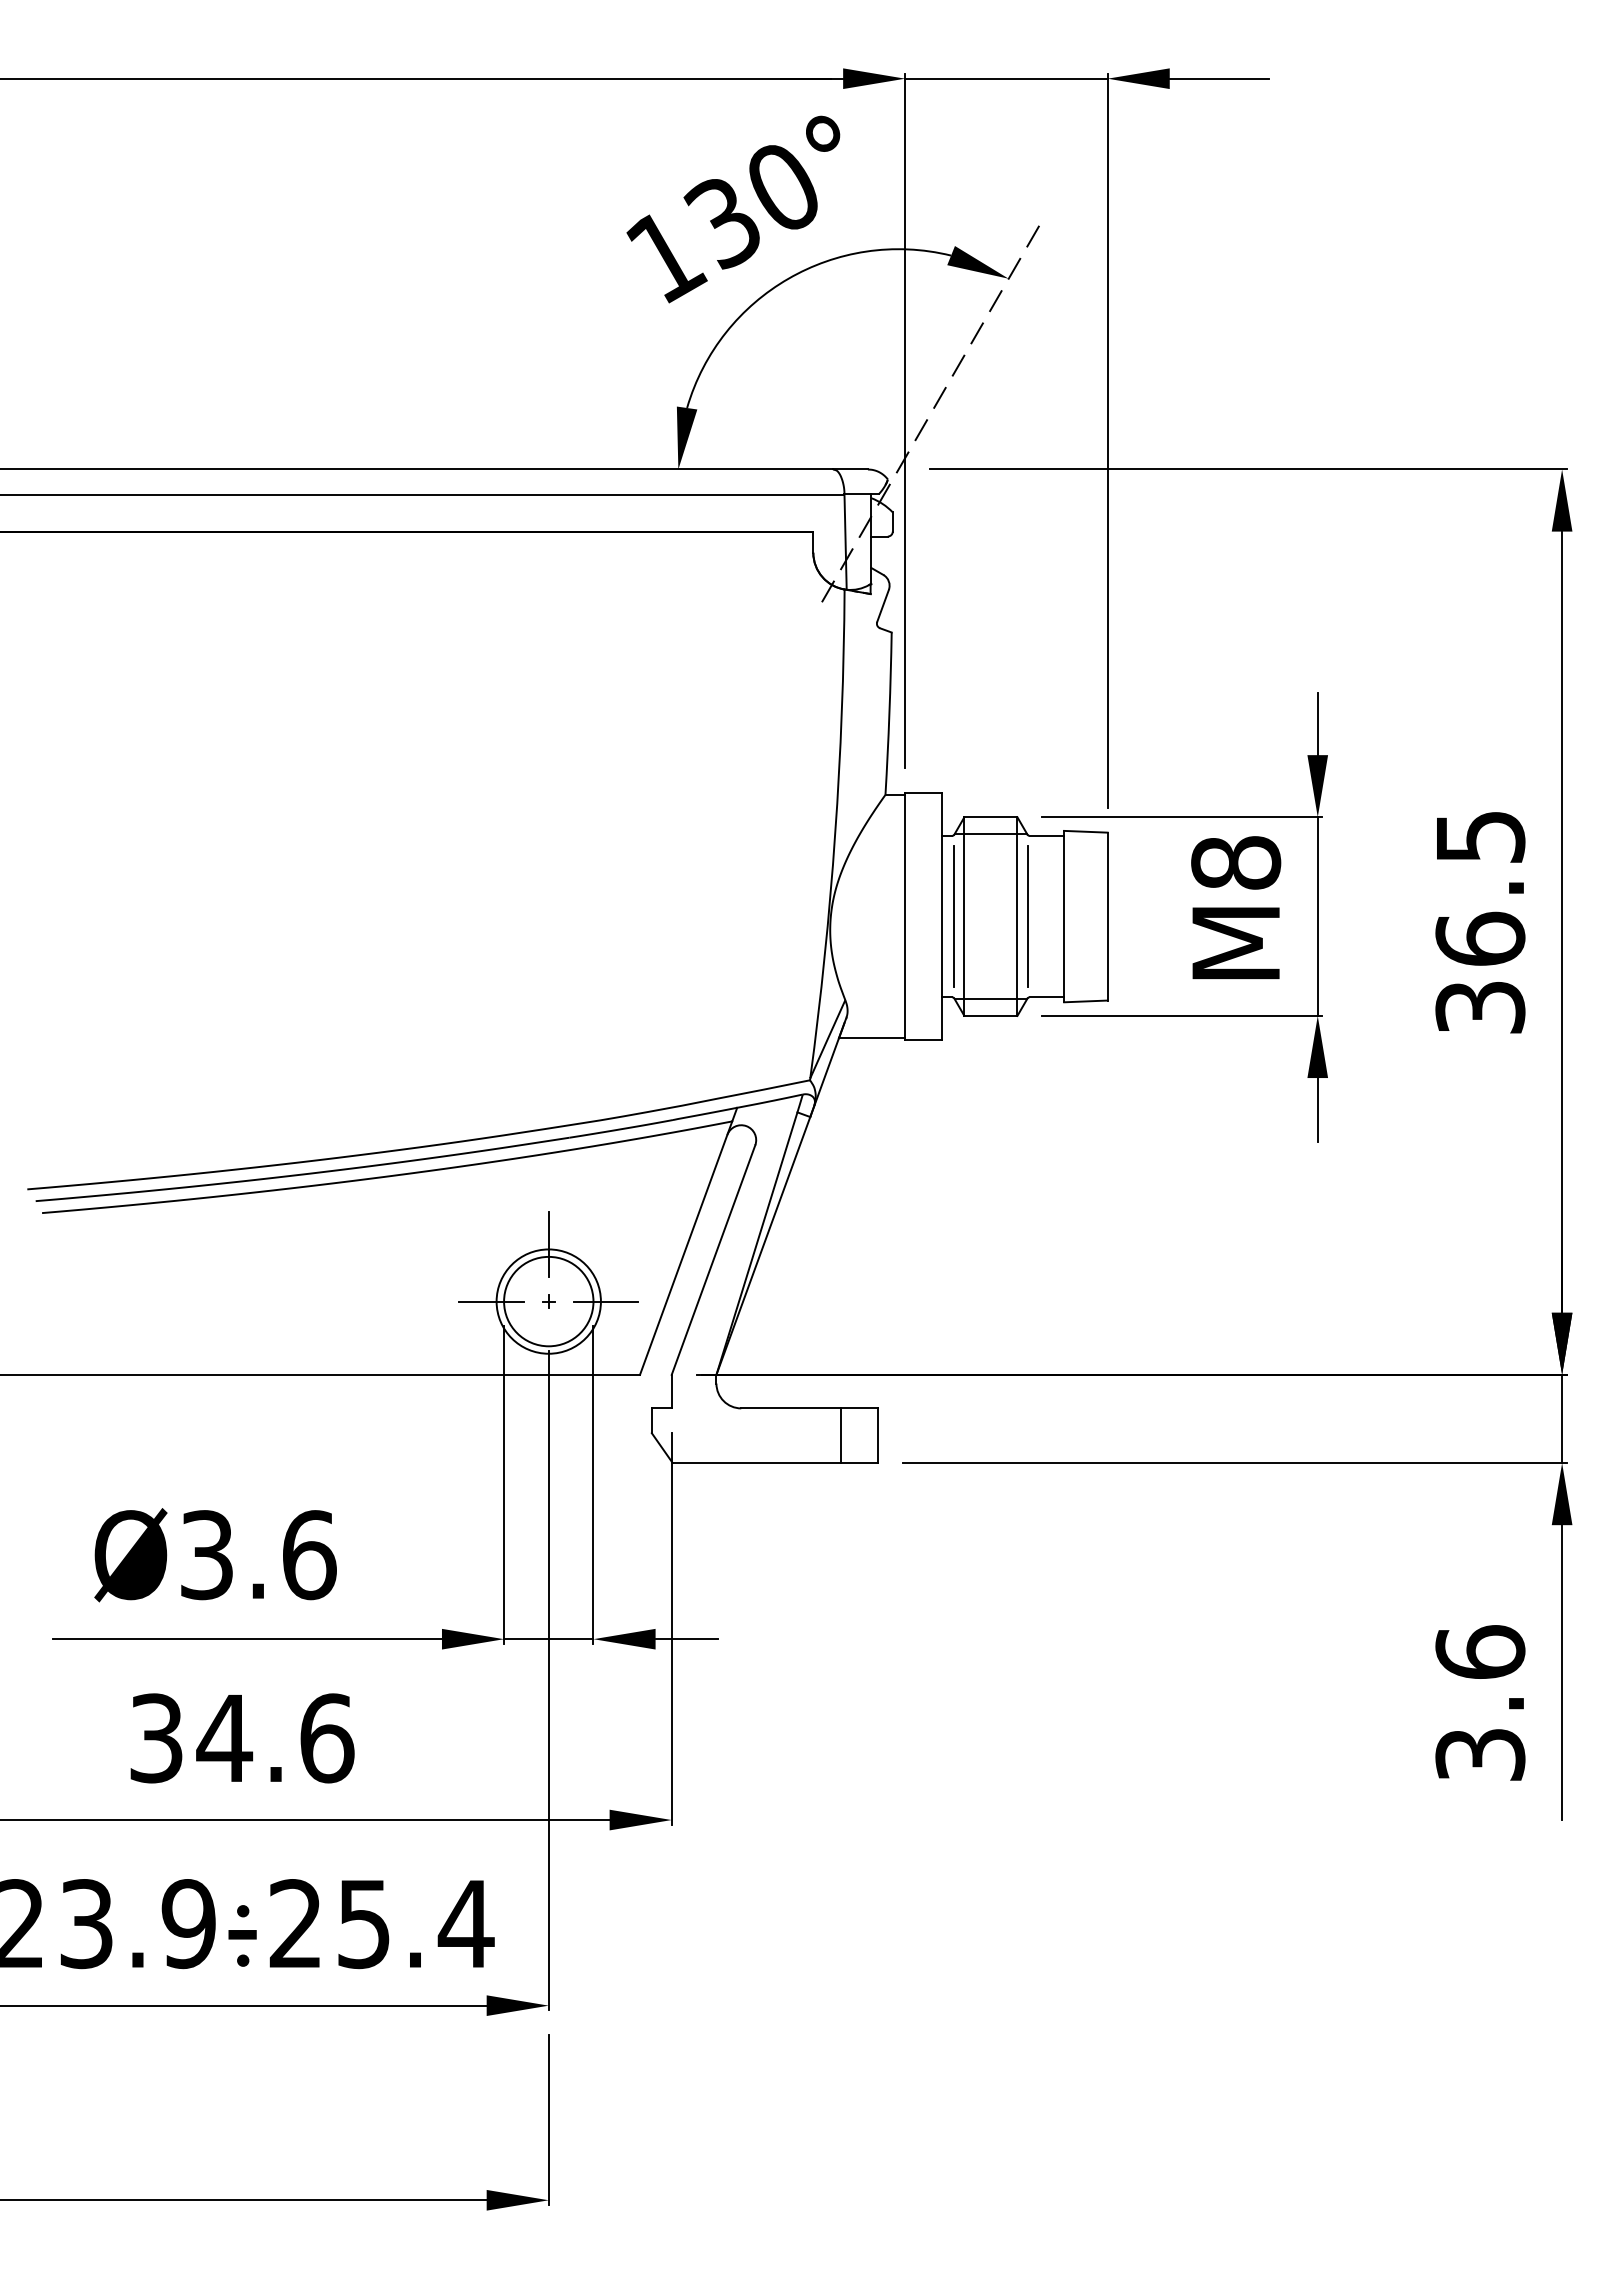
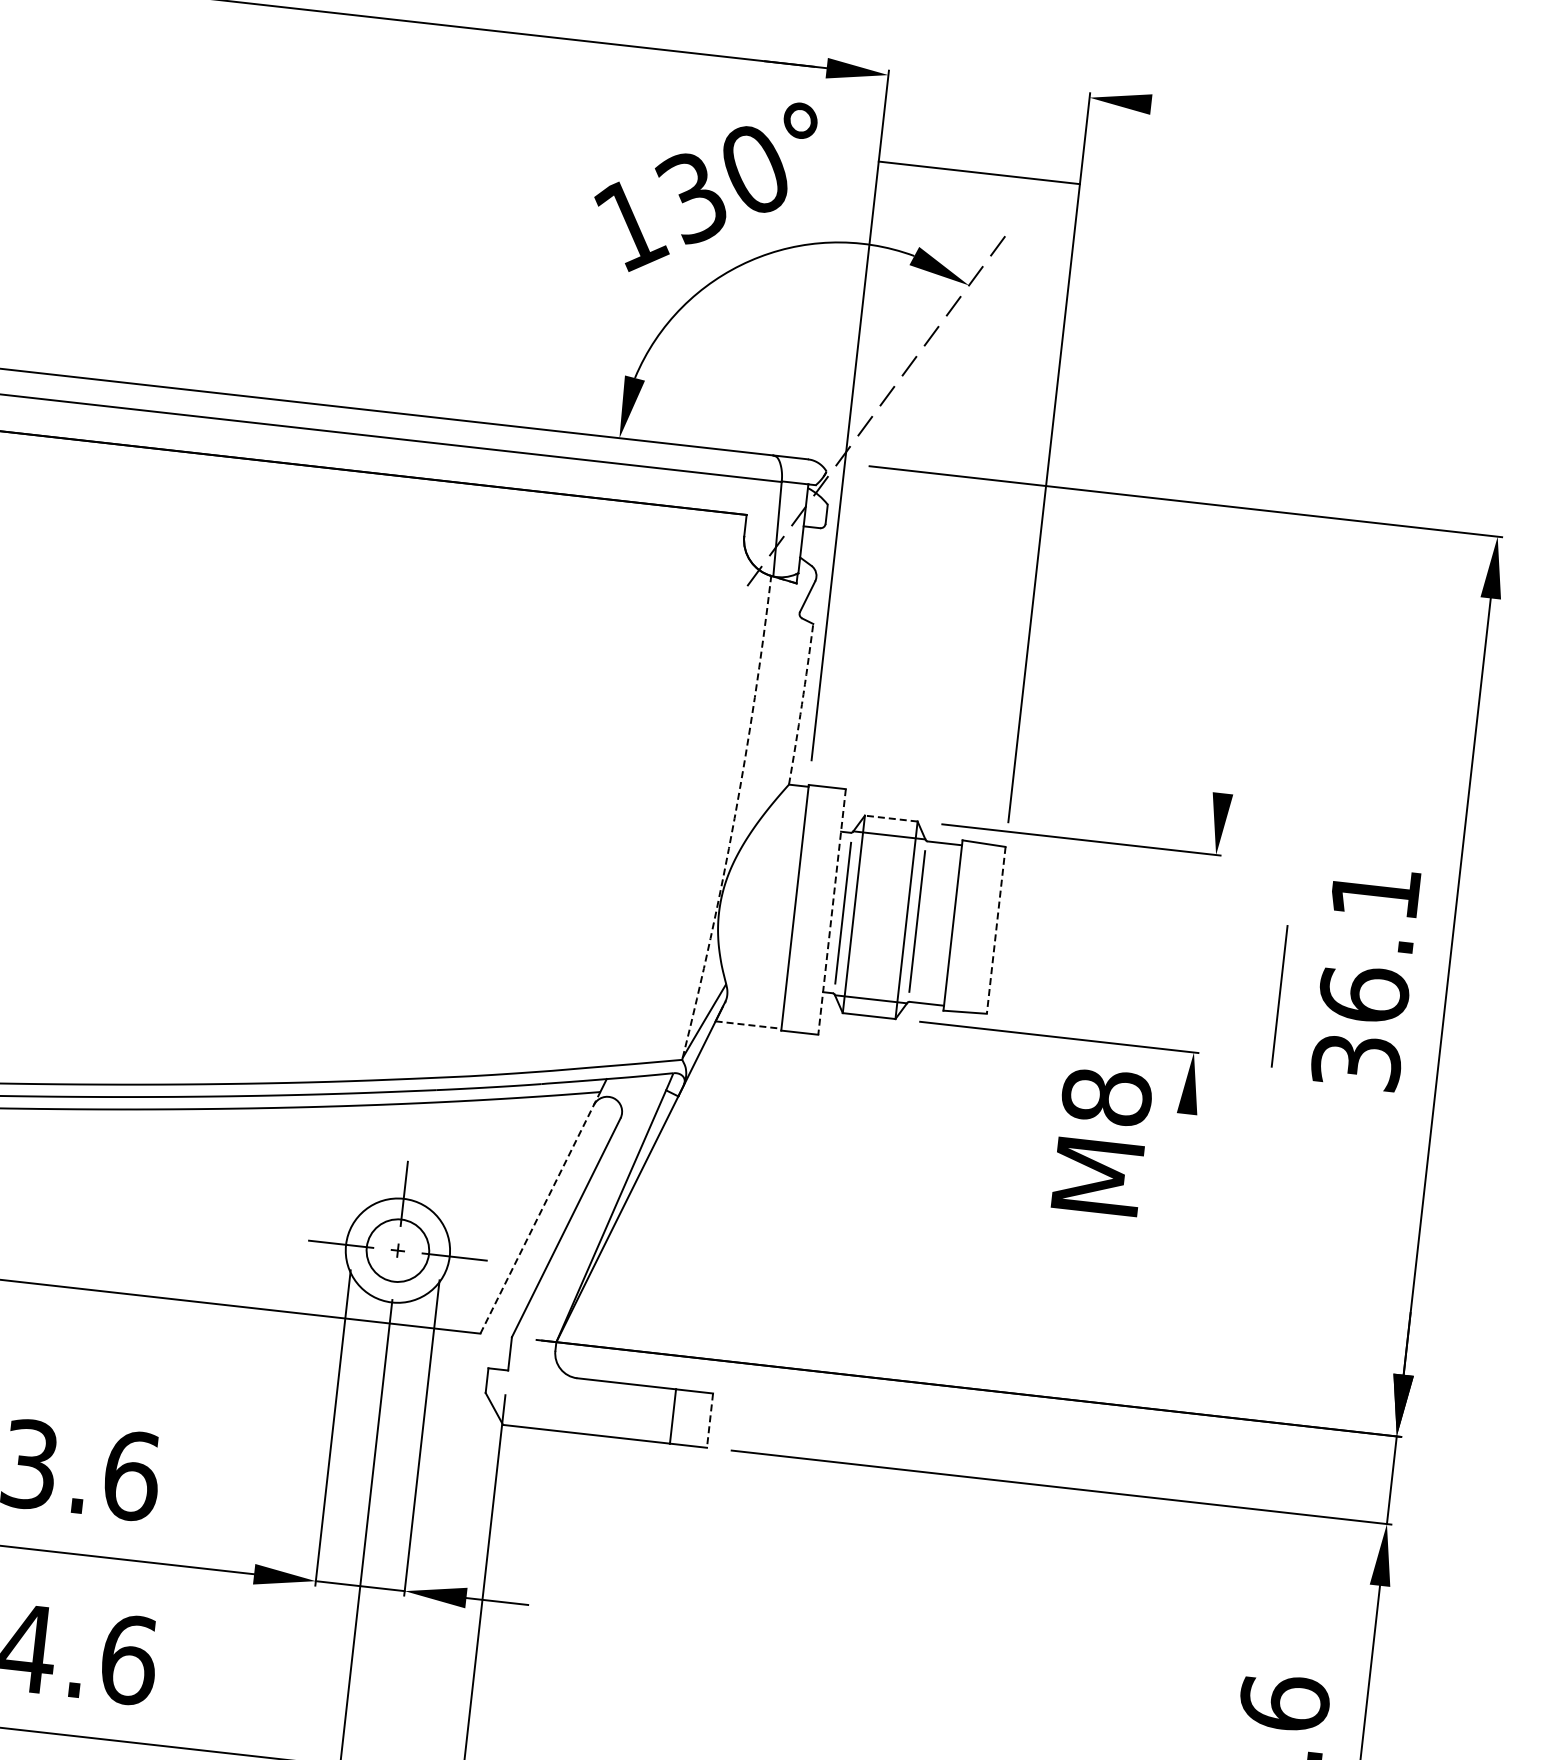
line: (1006, 78) -> (979, 172), moved
line: (1219, 78) -> (1200, 109), removed
arc: (889, 713) -> (802, 704), solid -> dashed
line: (1317, 724) -> (1226, 762), removed
line: (990, 817) -> (890, 818), solid -> dashed
arc: (835, 834) -> (734, 818), solid -> dashed
text: (1481, 837) -> (1376, 893), 36.5 -> 36.1
text: (1236, 907) -> (1102, 1141), moved
line: (942, 916) -> (832, 911), solid -> dashed
line: (1107, 916) -> (996, 930), solid -> dashed
line: (1317, 916) -> (1204, 953), removed
line: (1396, 950) -> (1279, 996), added
line: (872, 1038) -> (748, 1025), solid -> dashed
line: (1317, 1110) -> (1183, 1146), removed
line: (686, 1248) -> (540, 1213), solid -> dashed
circle: (548, 1301) -> (397, 1250), size x0.7
line: (877, 1436) -> (709, 1421), solid -> dashed

